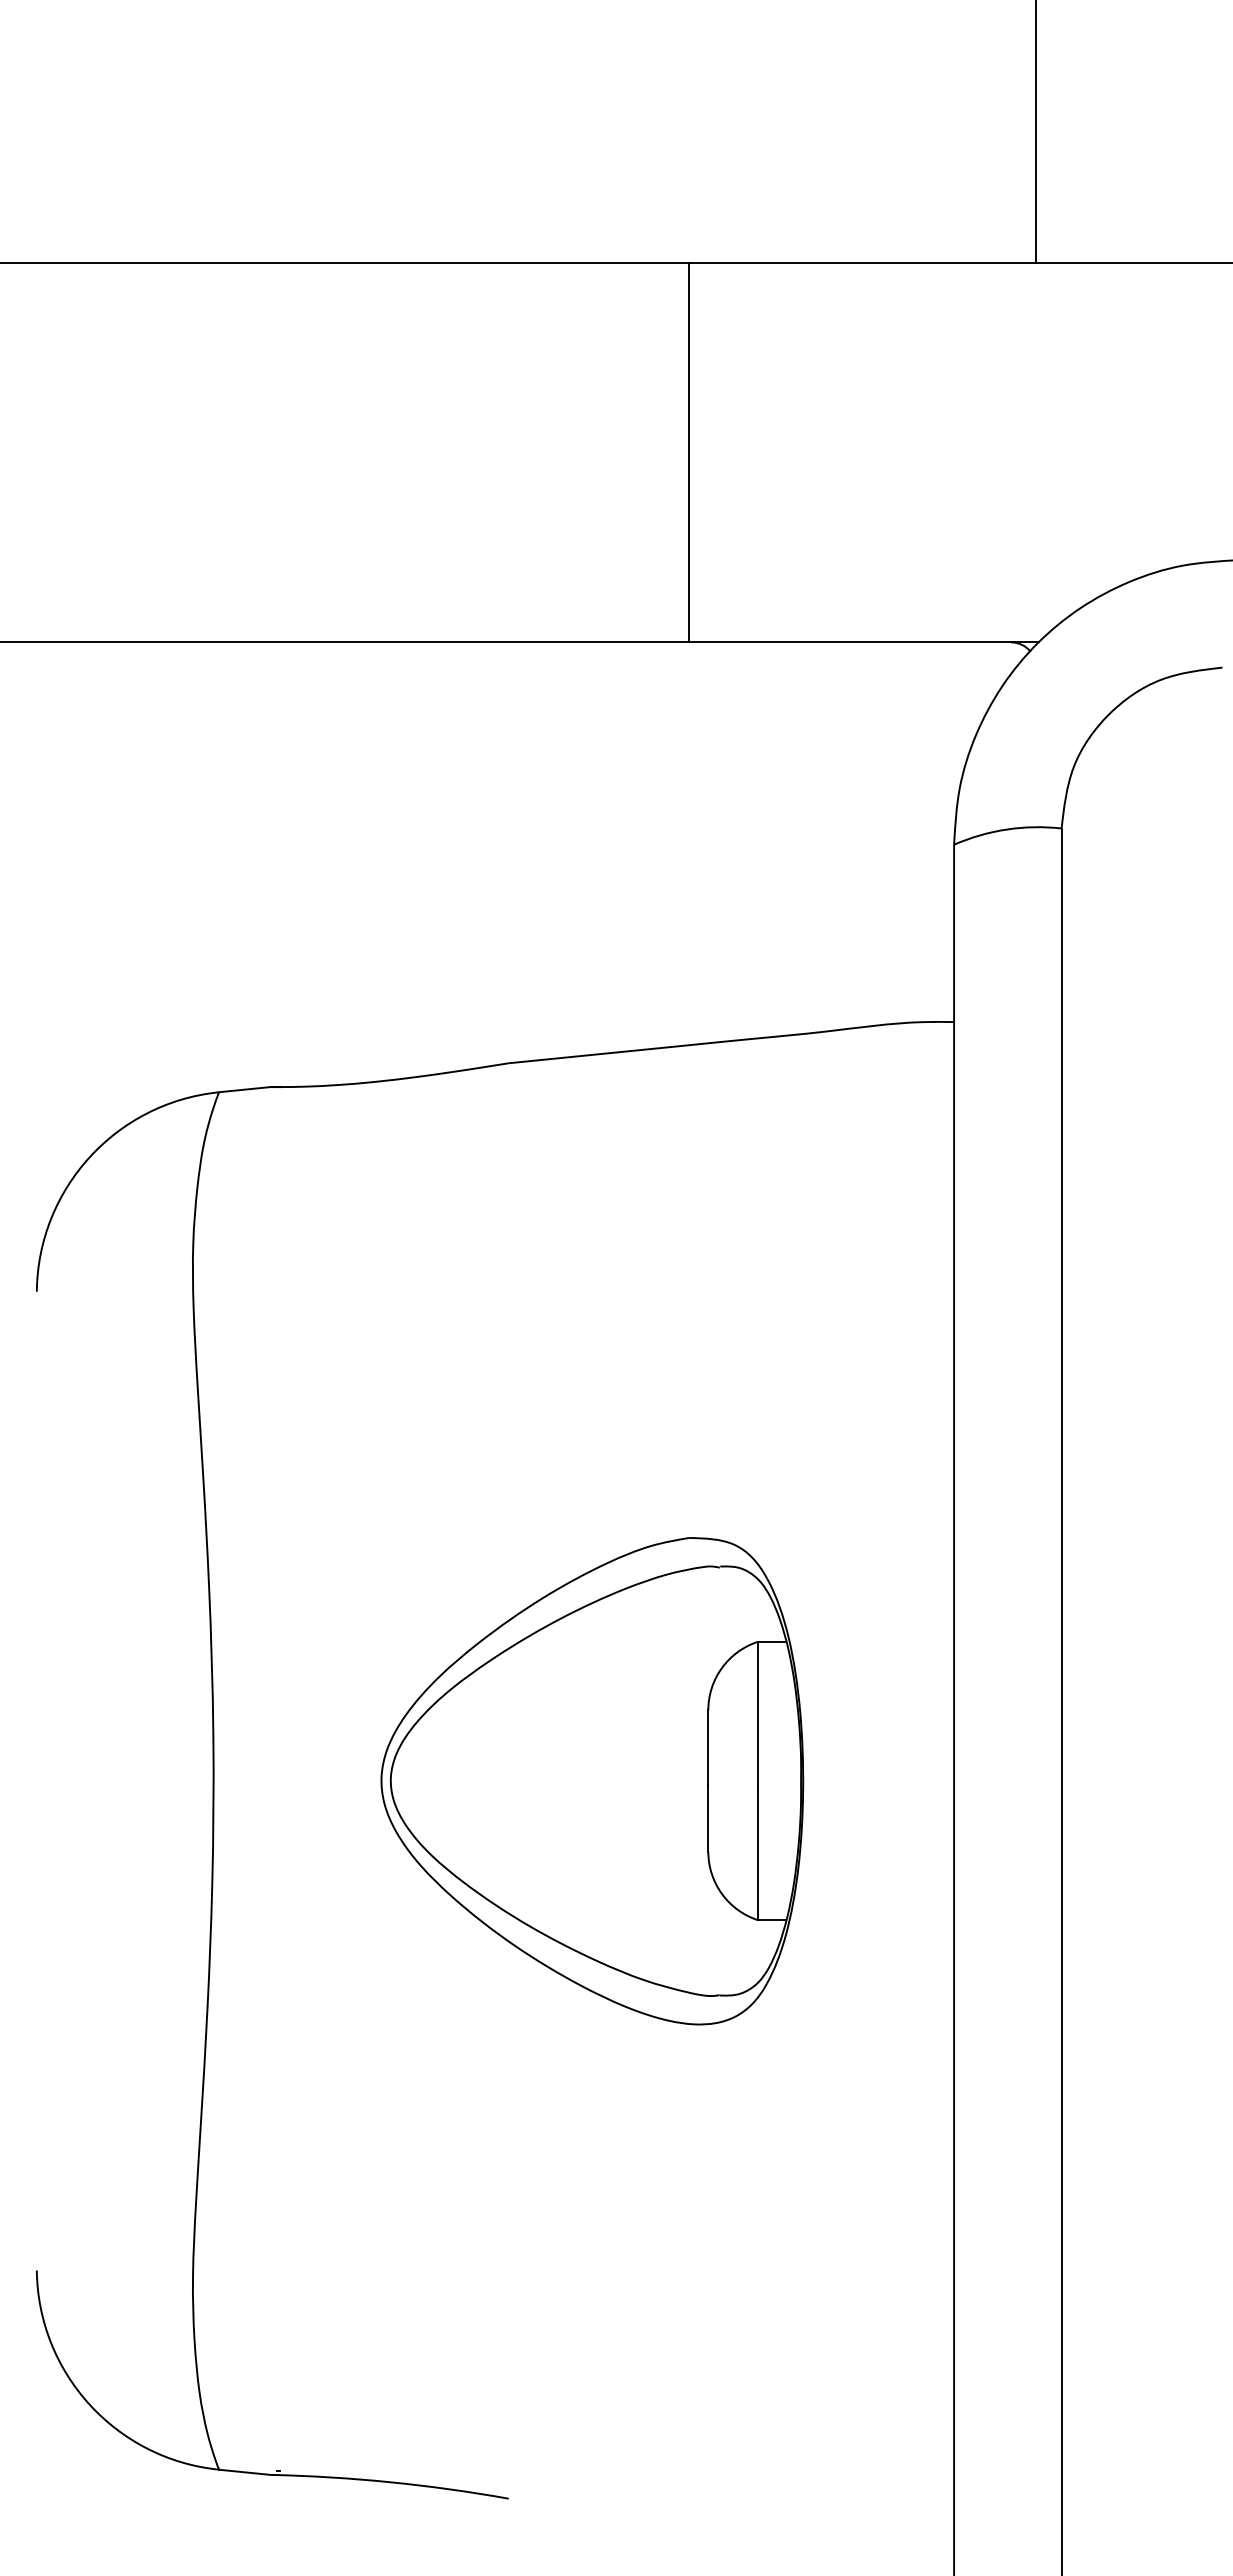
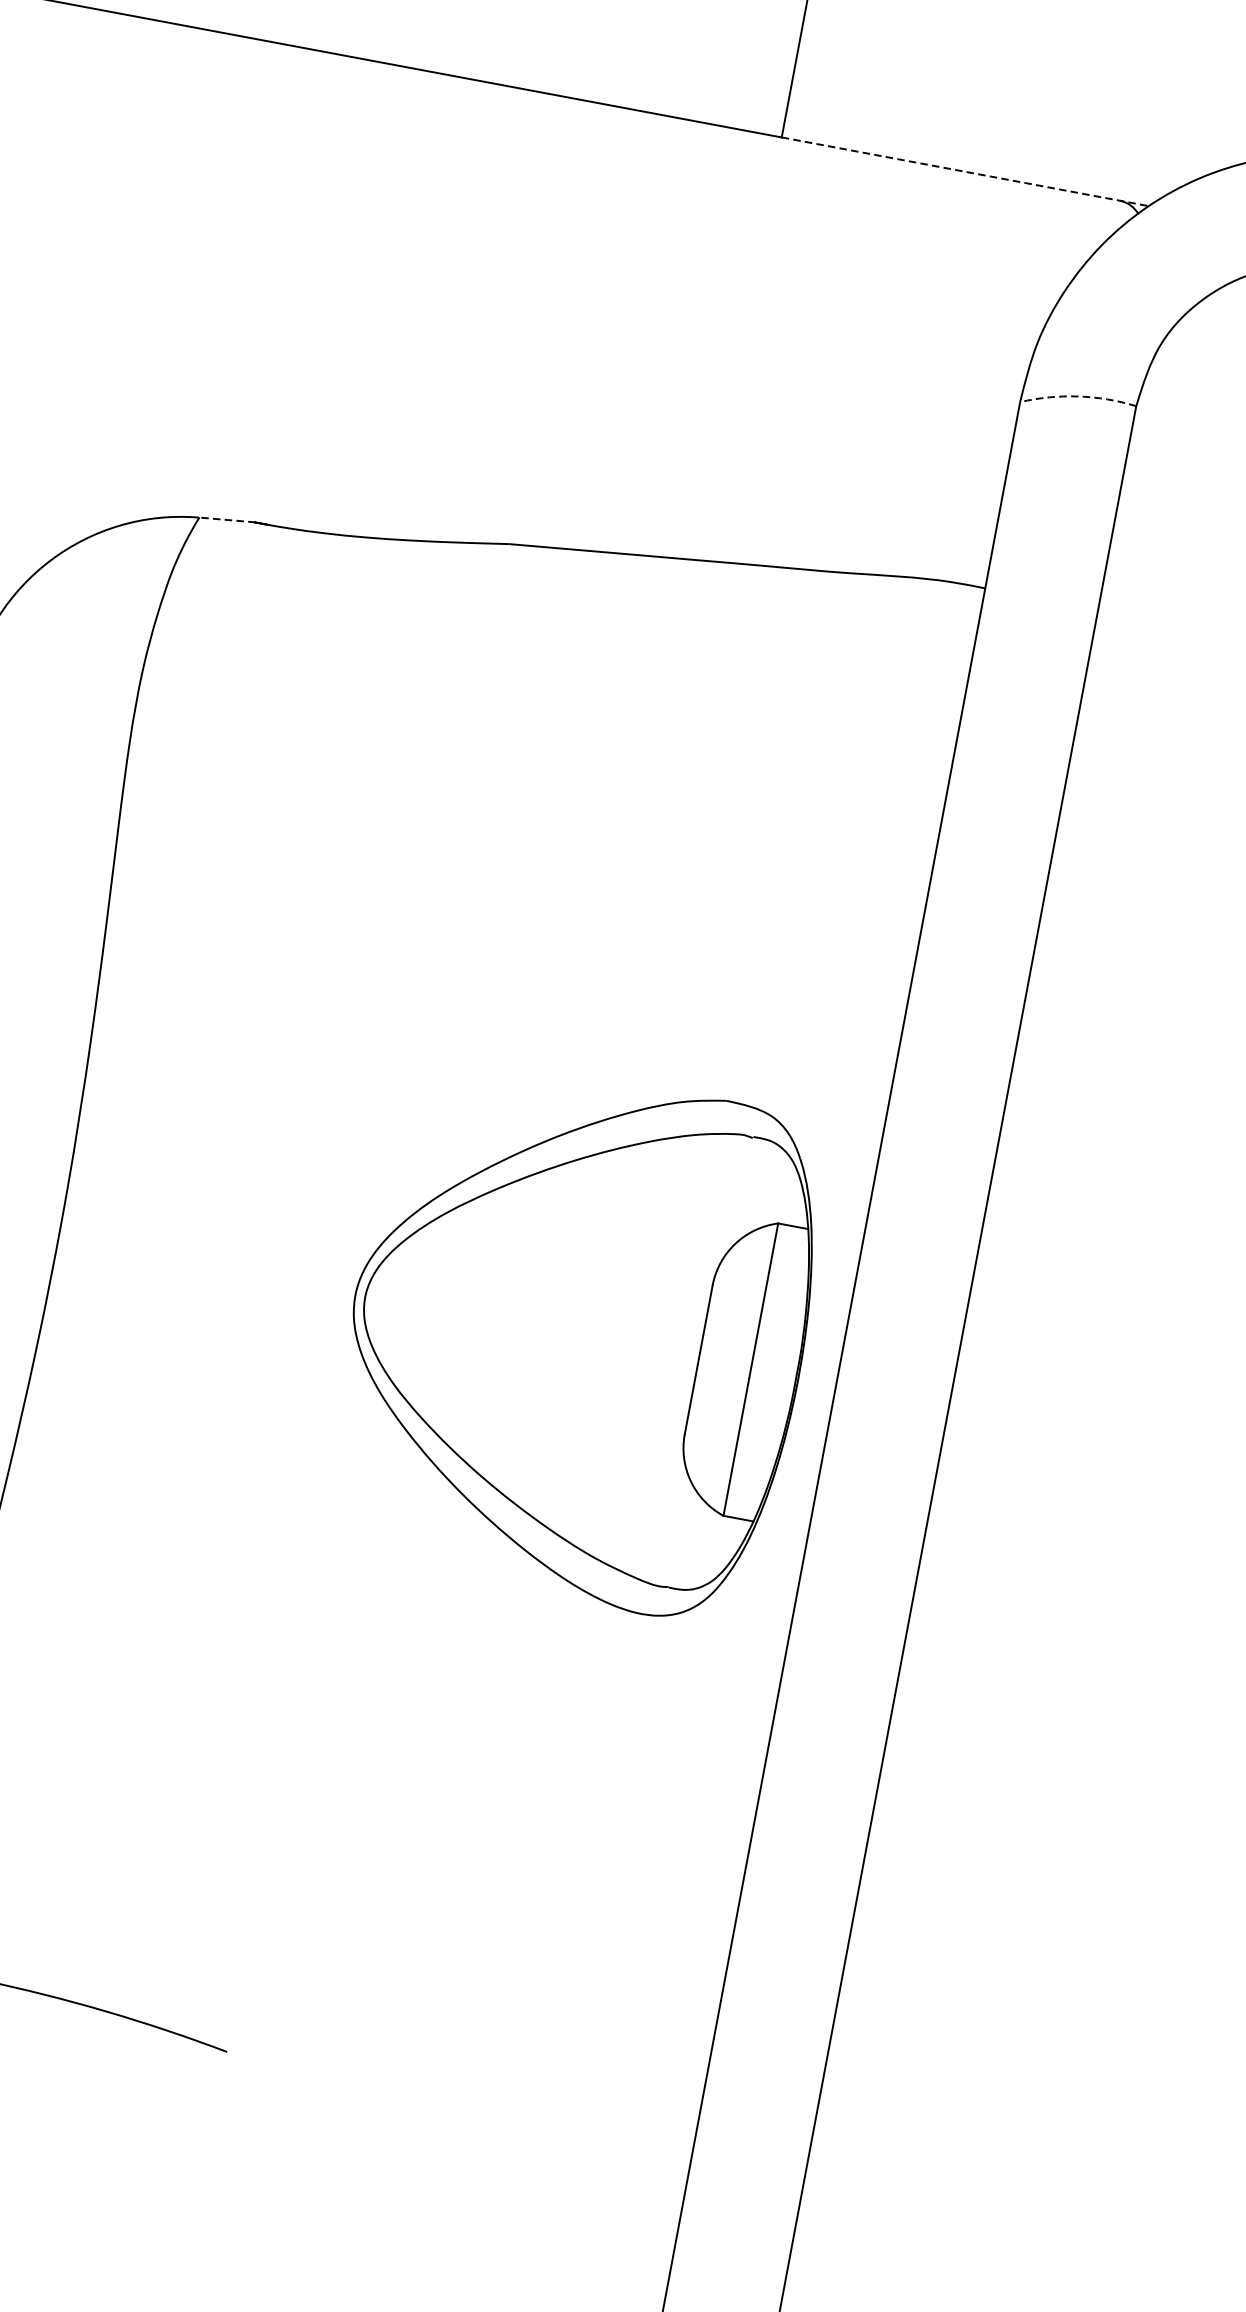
line: (864, 642) -> (965, 172), solid -> dashed
arc: (1006, 829) -> (1078, 396), solid -> dashed
line: (244, 1089) -> (226, 519), solid -> dashed
part: (592, 1781) -> (576, 1337), moved

